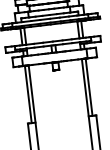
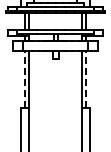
line: (89, 87) -> (86, 79), solid -> dashed
line: (27, 94) -> (24, 79), solid -> dashed

